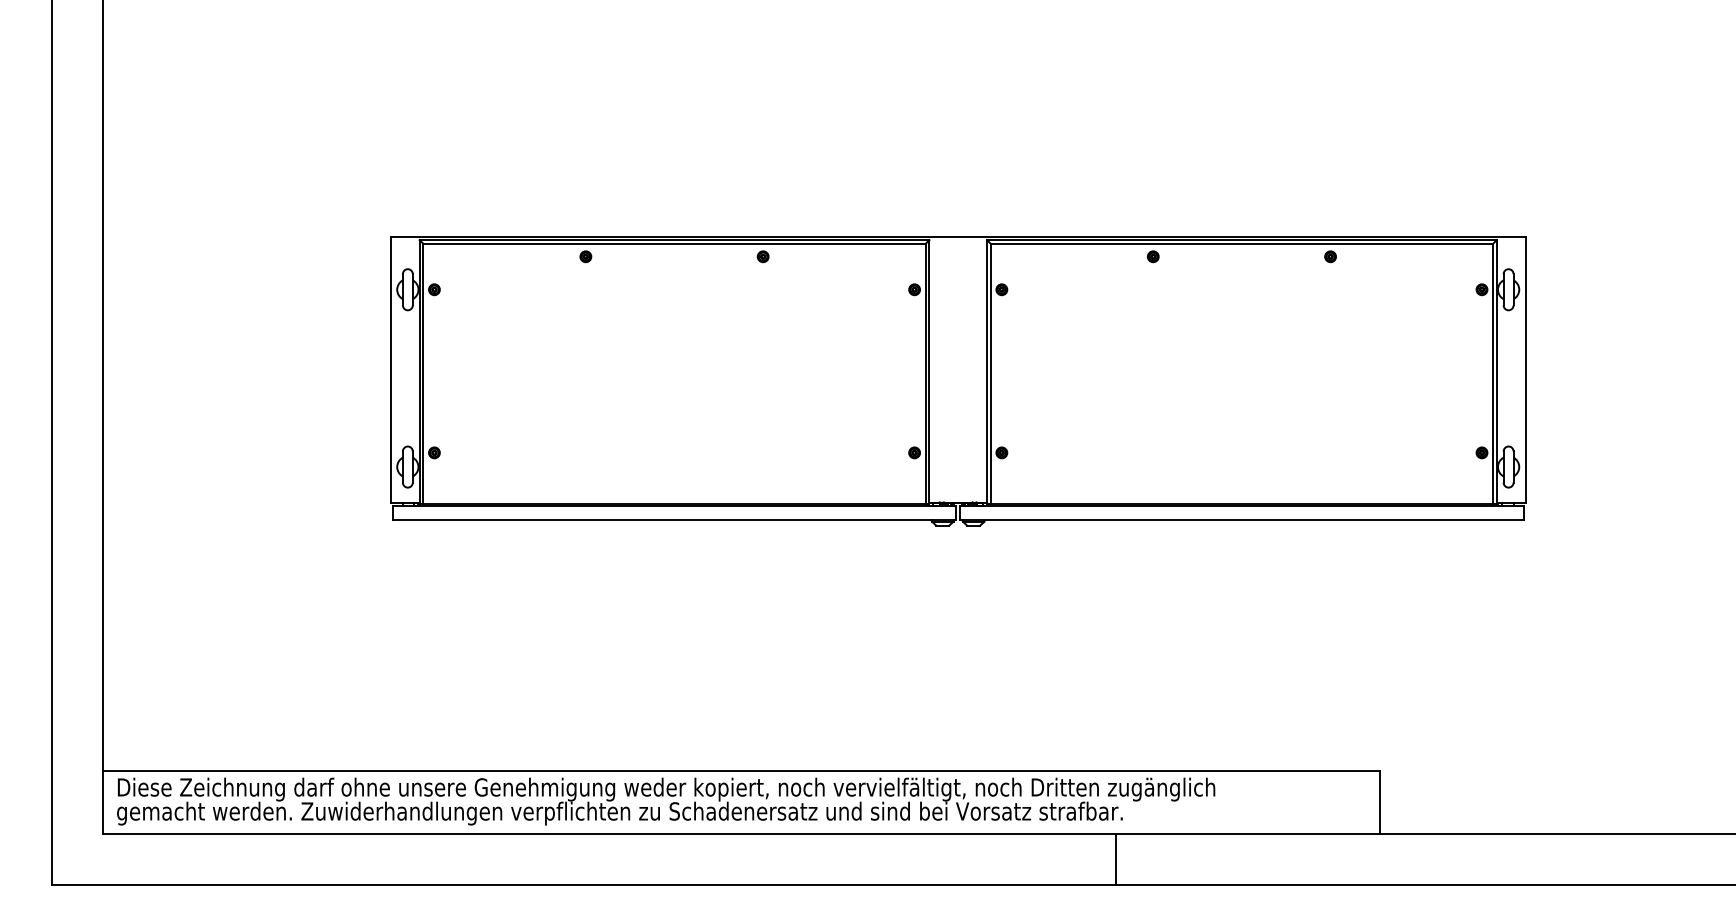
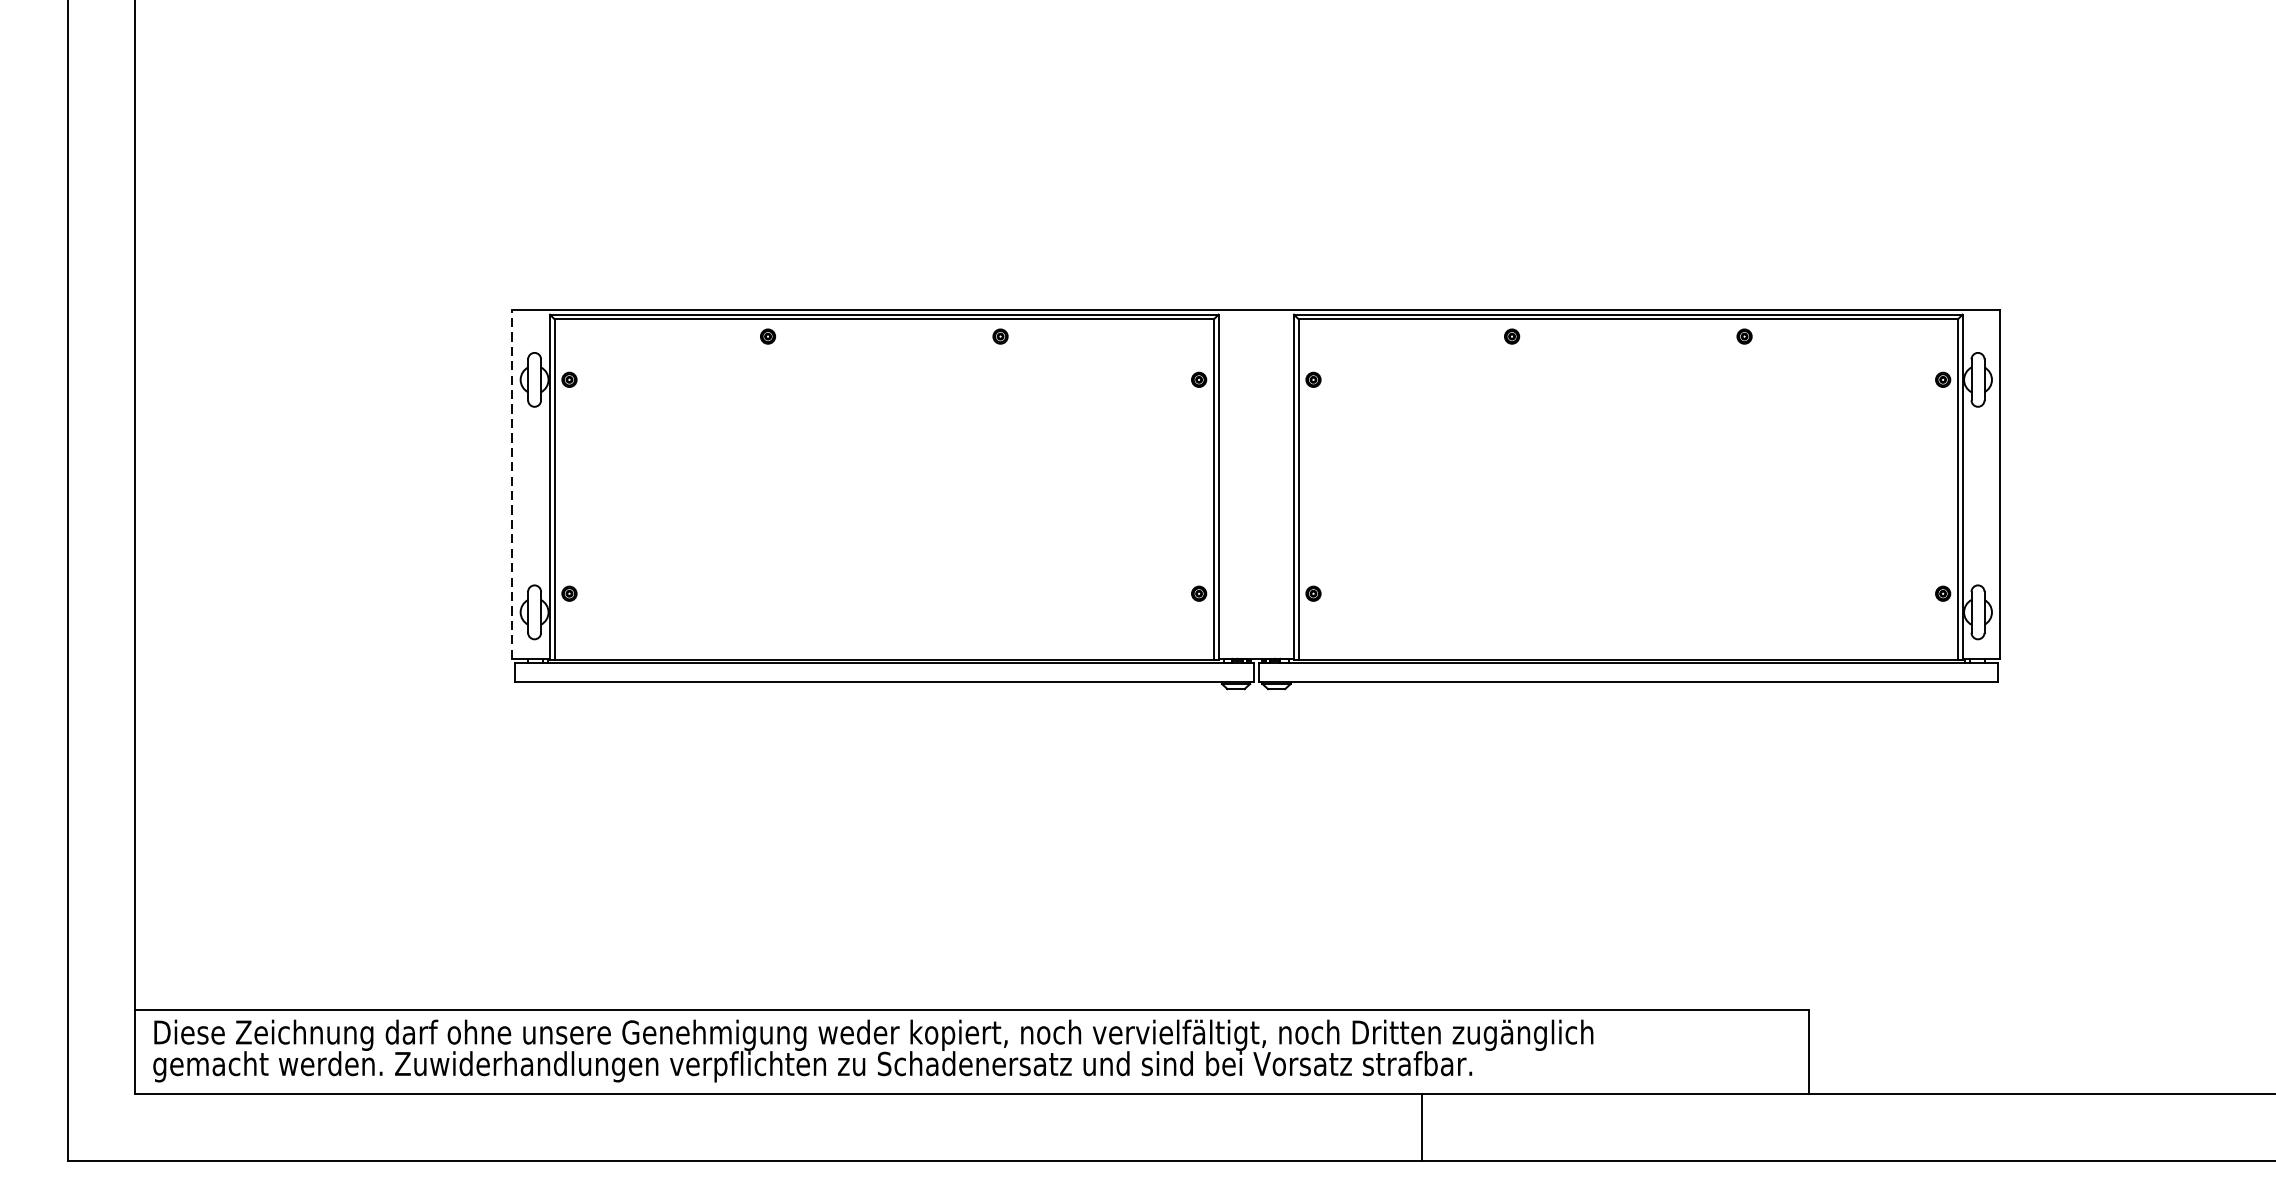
line: (390, 369) -> (511, 484), solid -> dashed
line: (1115, 859) -> (1421, 1126), moved

